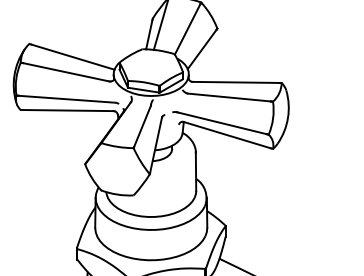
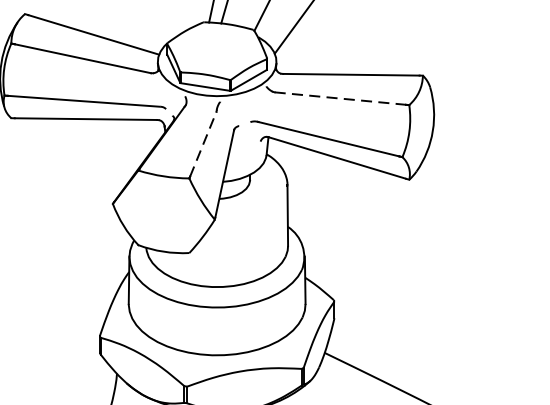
line: (229, 97) -> (340, 98), solid -> dashed
line: (142, 126) -> (203, 144), solid -> dashed

